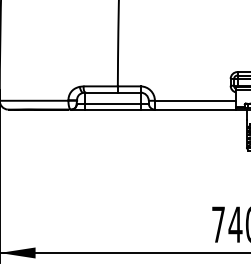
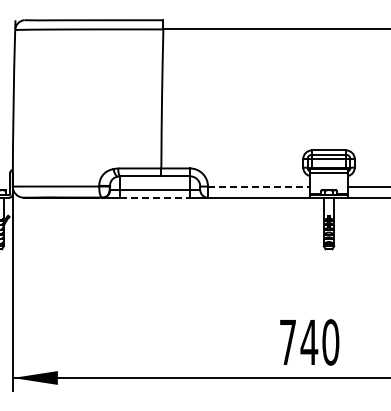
line: (195, 100) -> (258, 186), solid -> dashed
line: (113, 109) -> (155, 197), solid -> dashed

